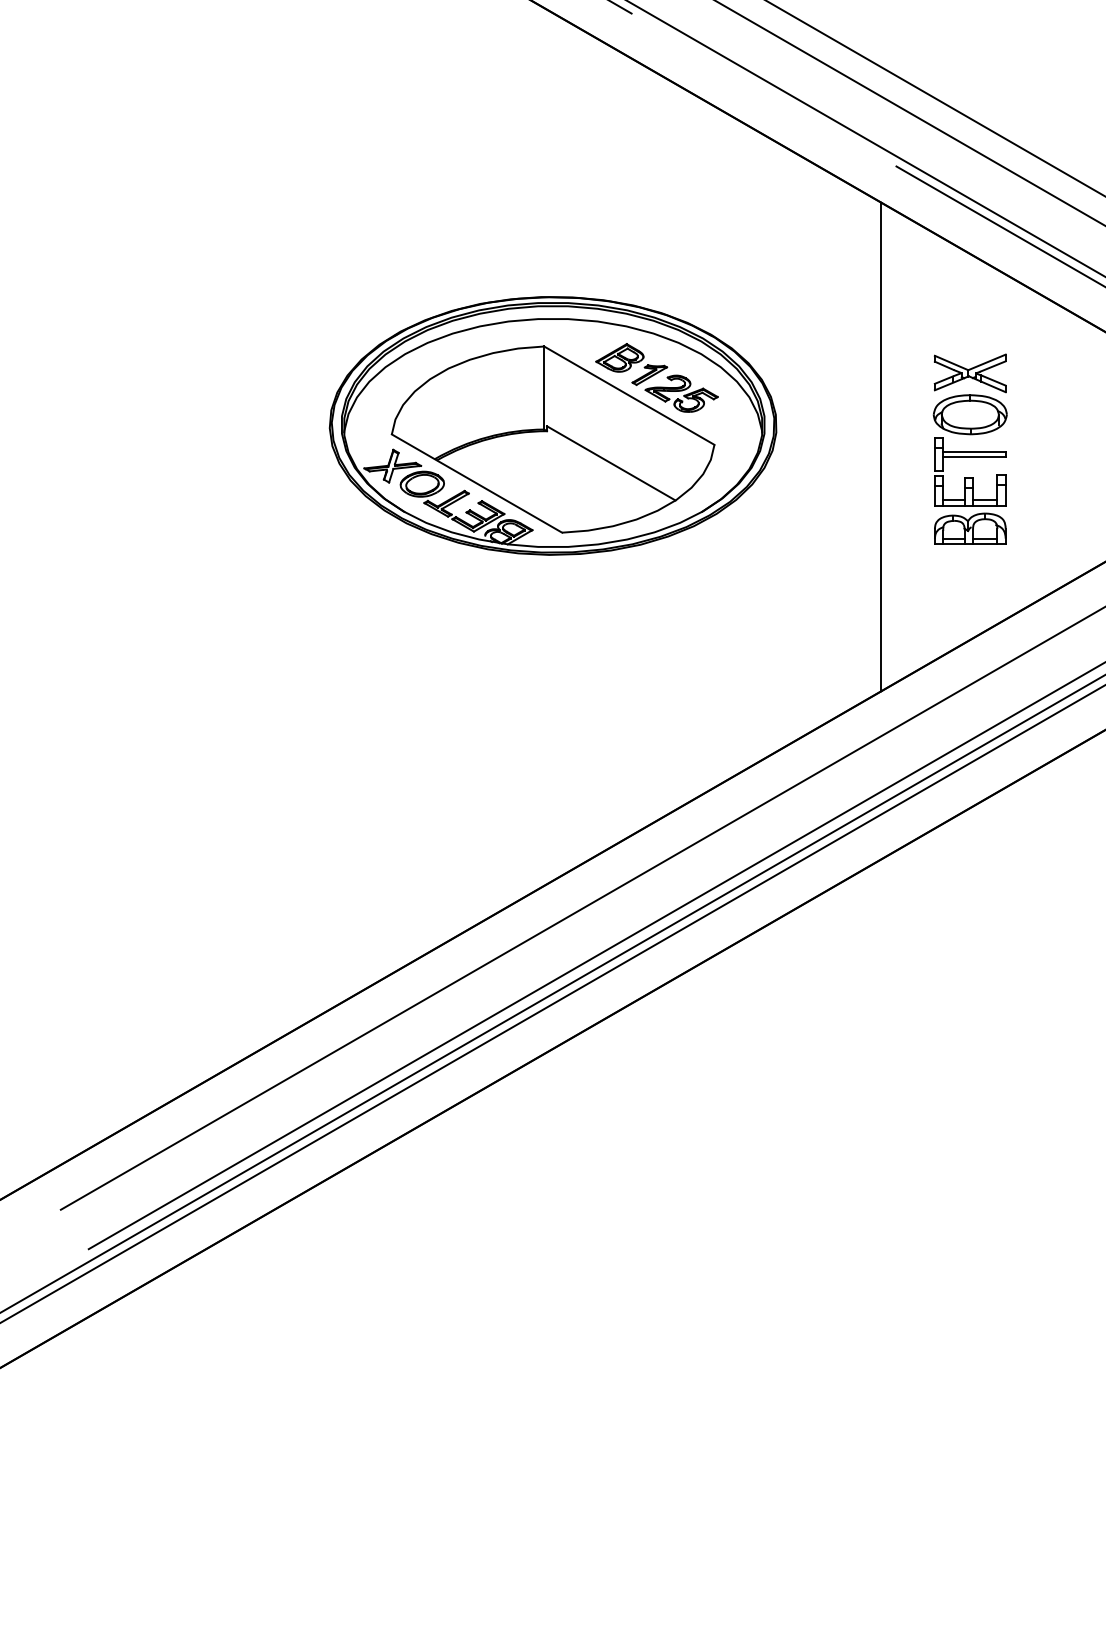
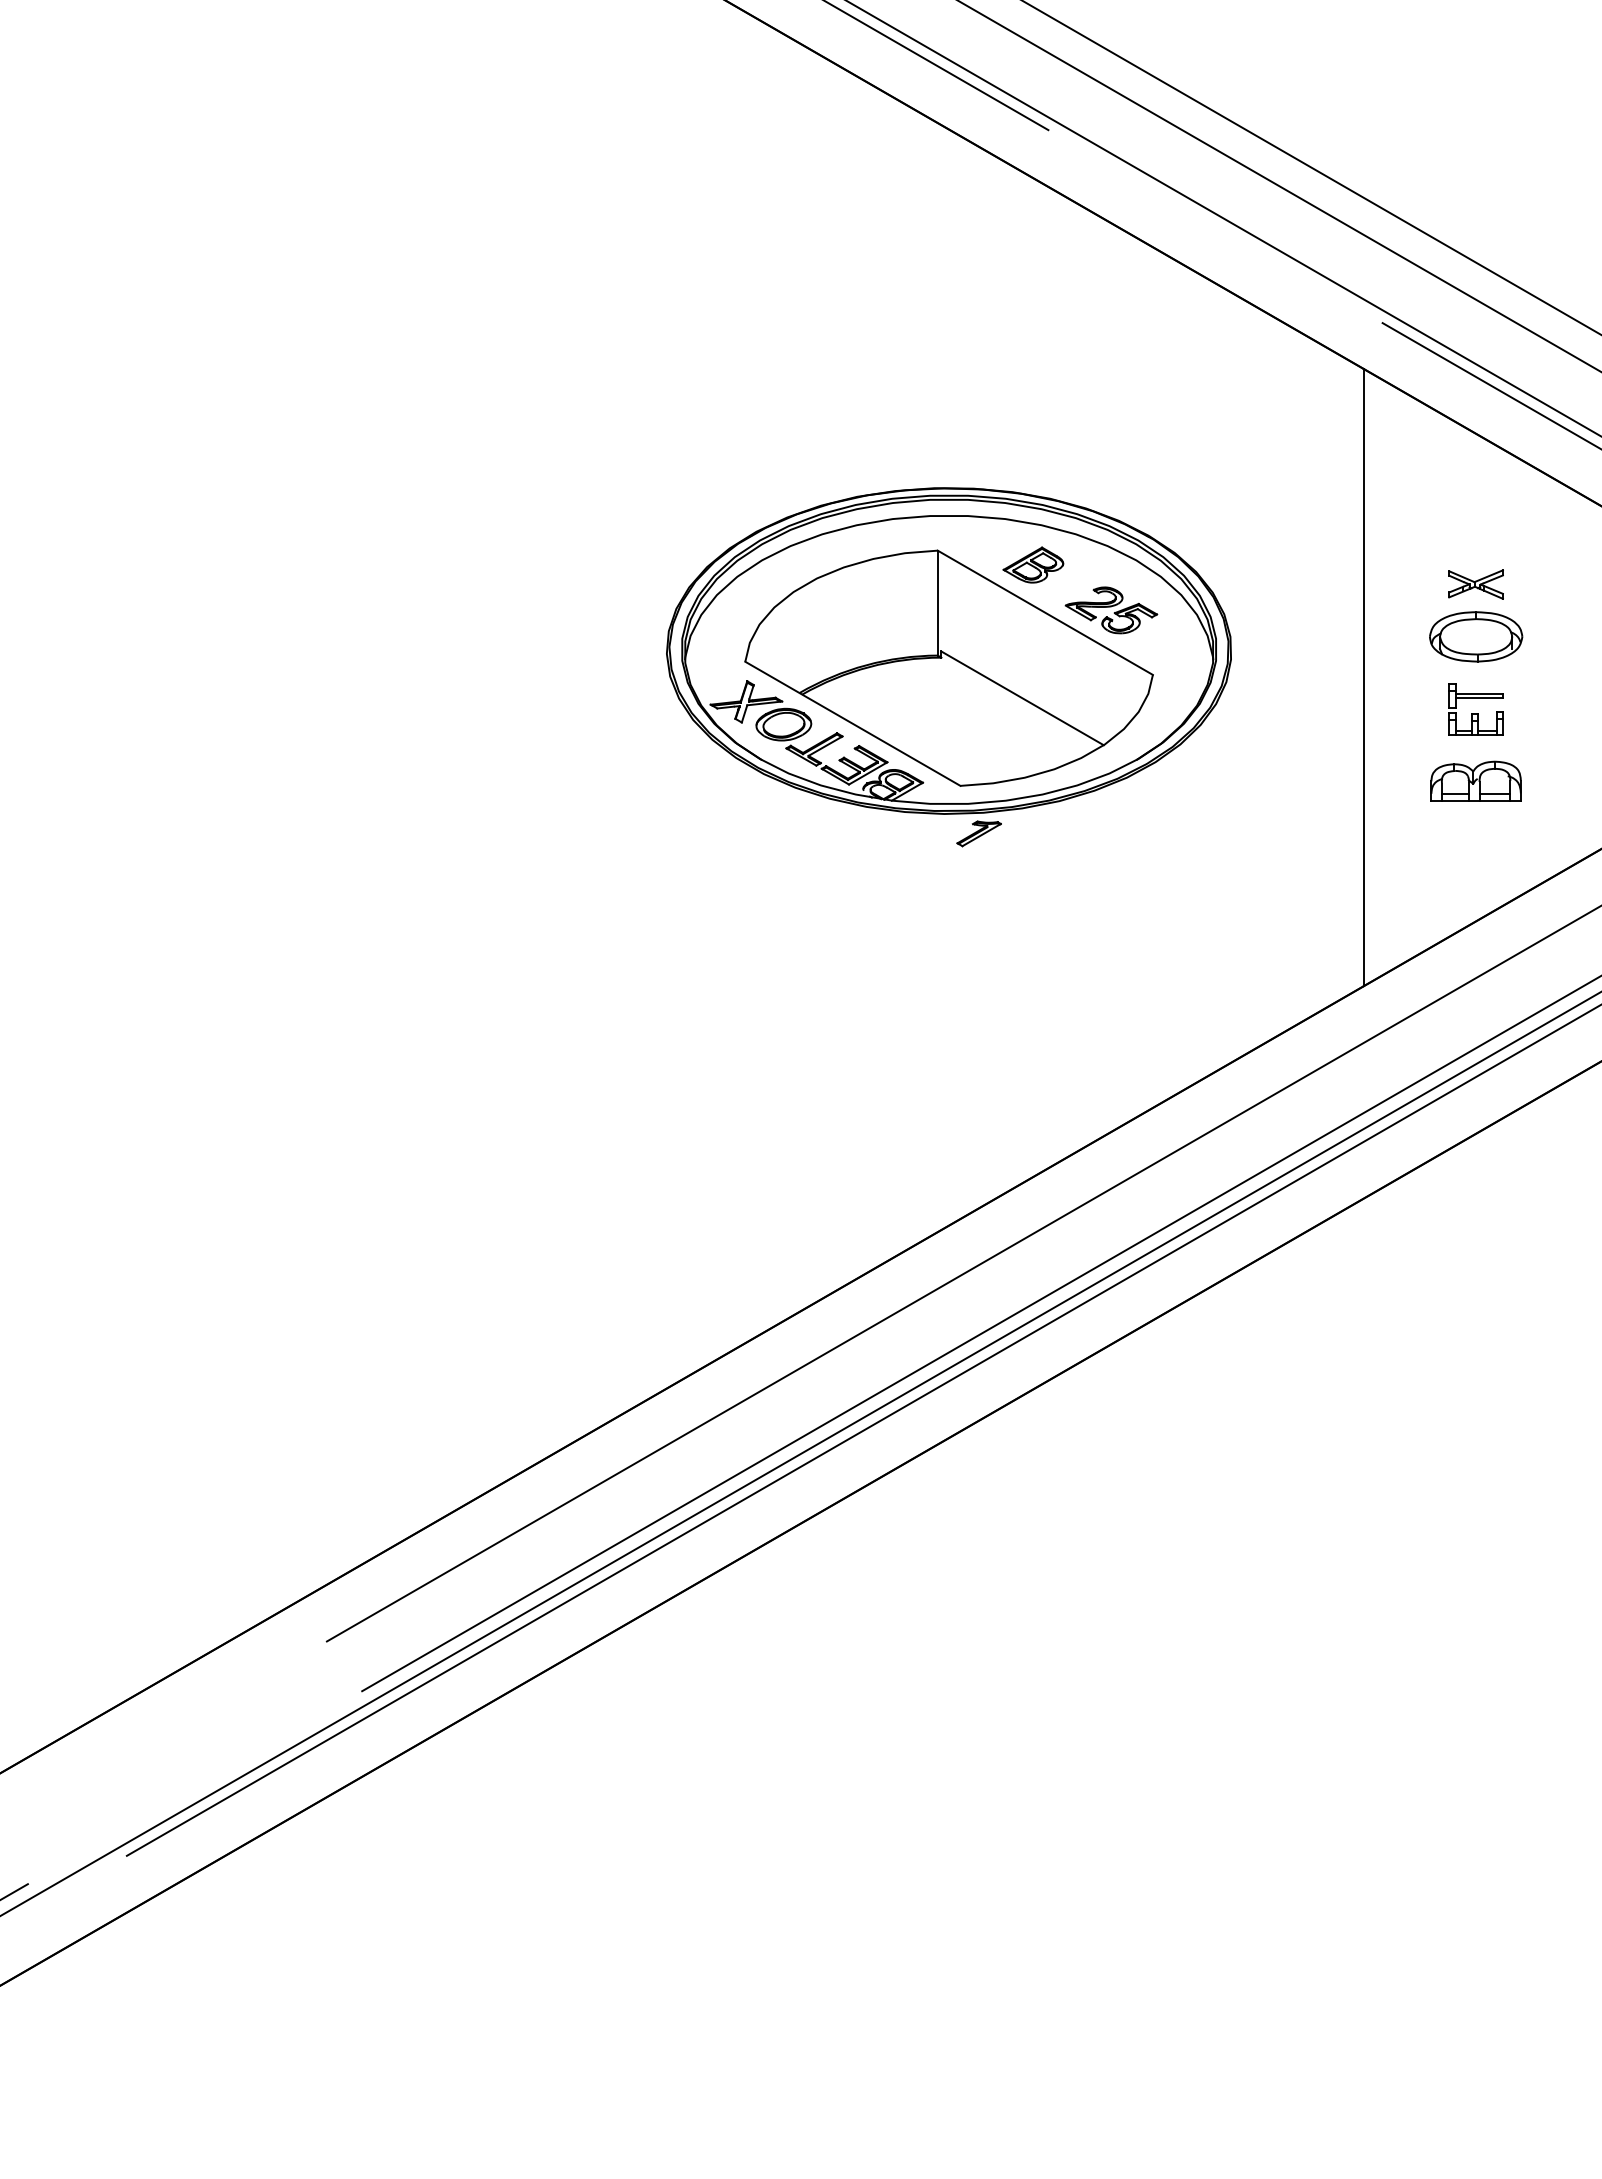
part: (969, 373) -> (1475, 584), size x0.6
part: (649, 374) -> (978, 833), moved
part: (969, 472) -> (1475, 709), size x0.6

